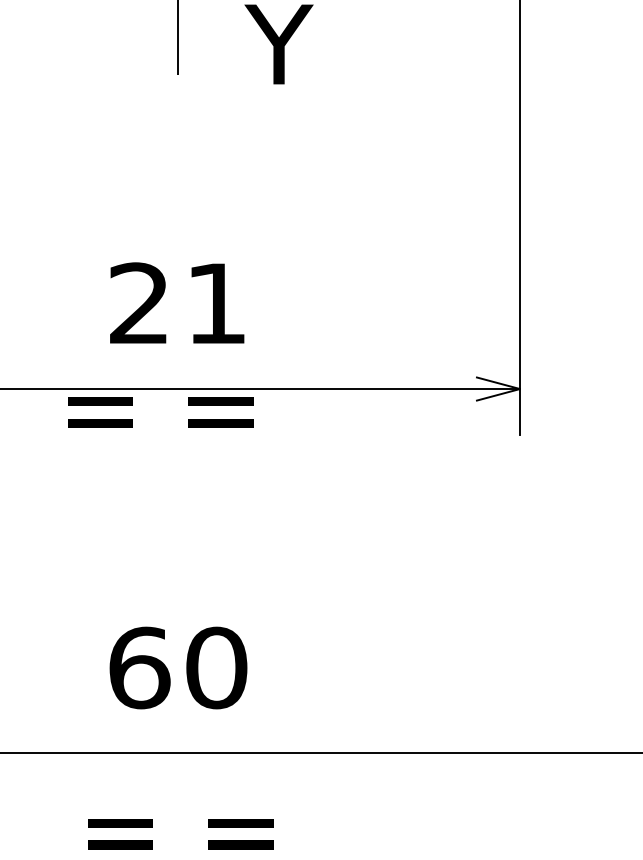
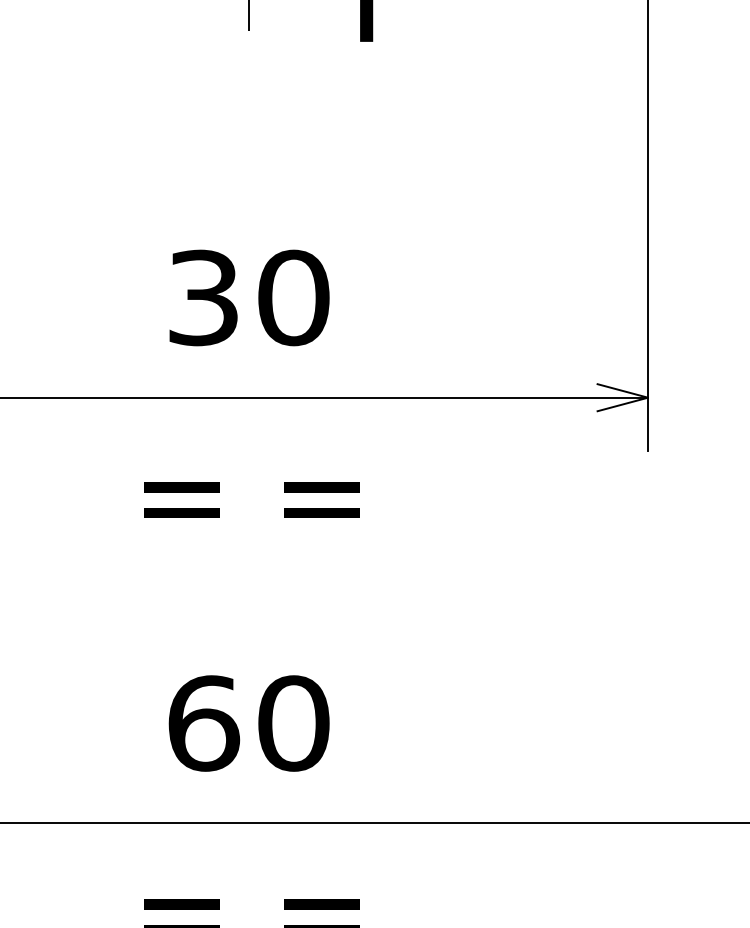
text: (178, 303) -> (249, 297), 21 -> 30
text: (160, 412) -> (251, 499), moved

